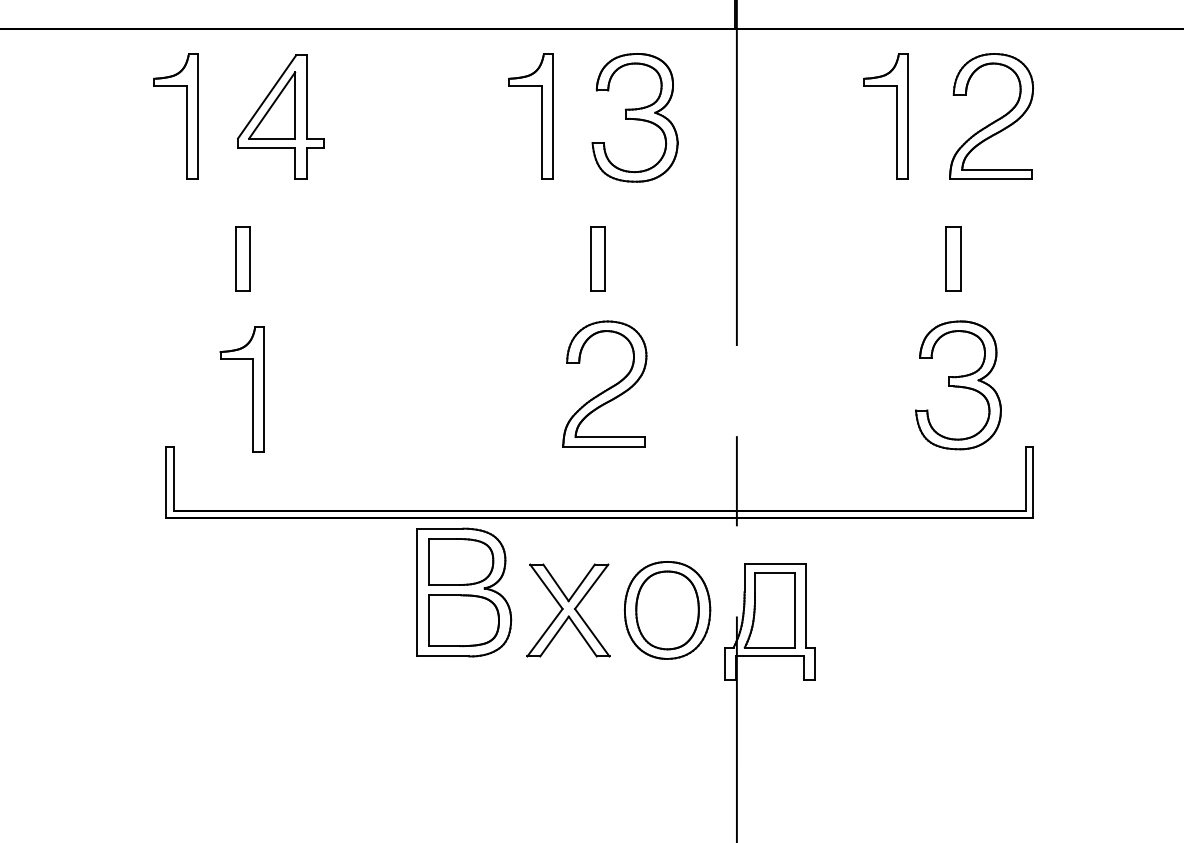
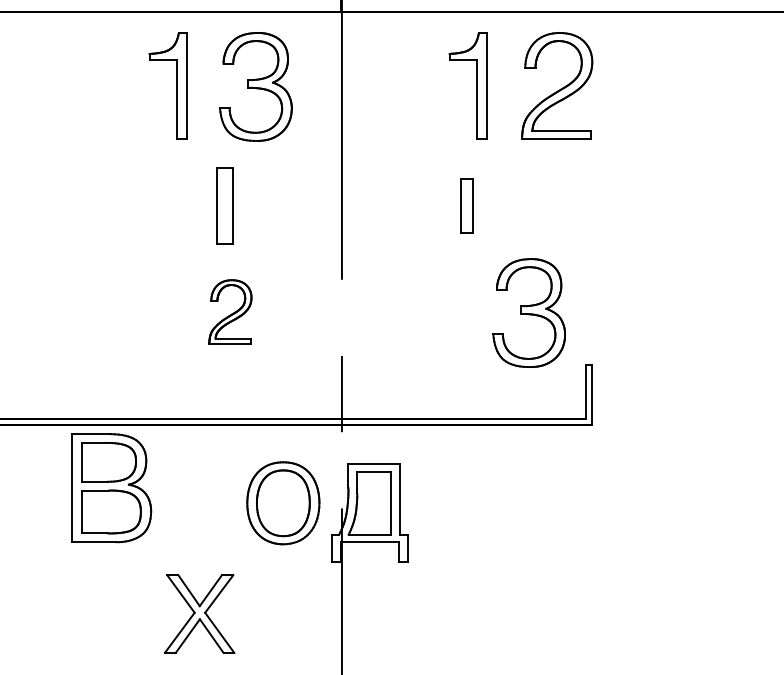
part: (597, 258) -> (224, 205), size x1.4
part: (953, 258) -> (466, 205), moved
part: (604, 383) -> (230, 311), size x0.6
part: (568, 610) -> (199, 614), moved

